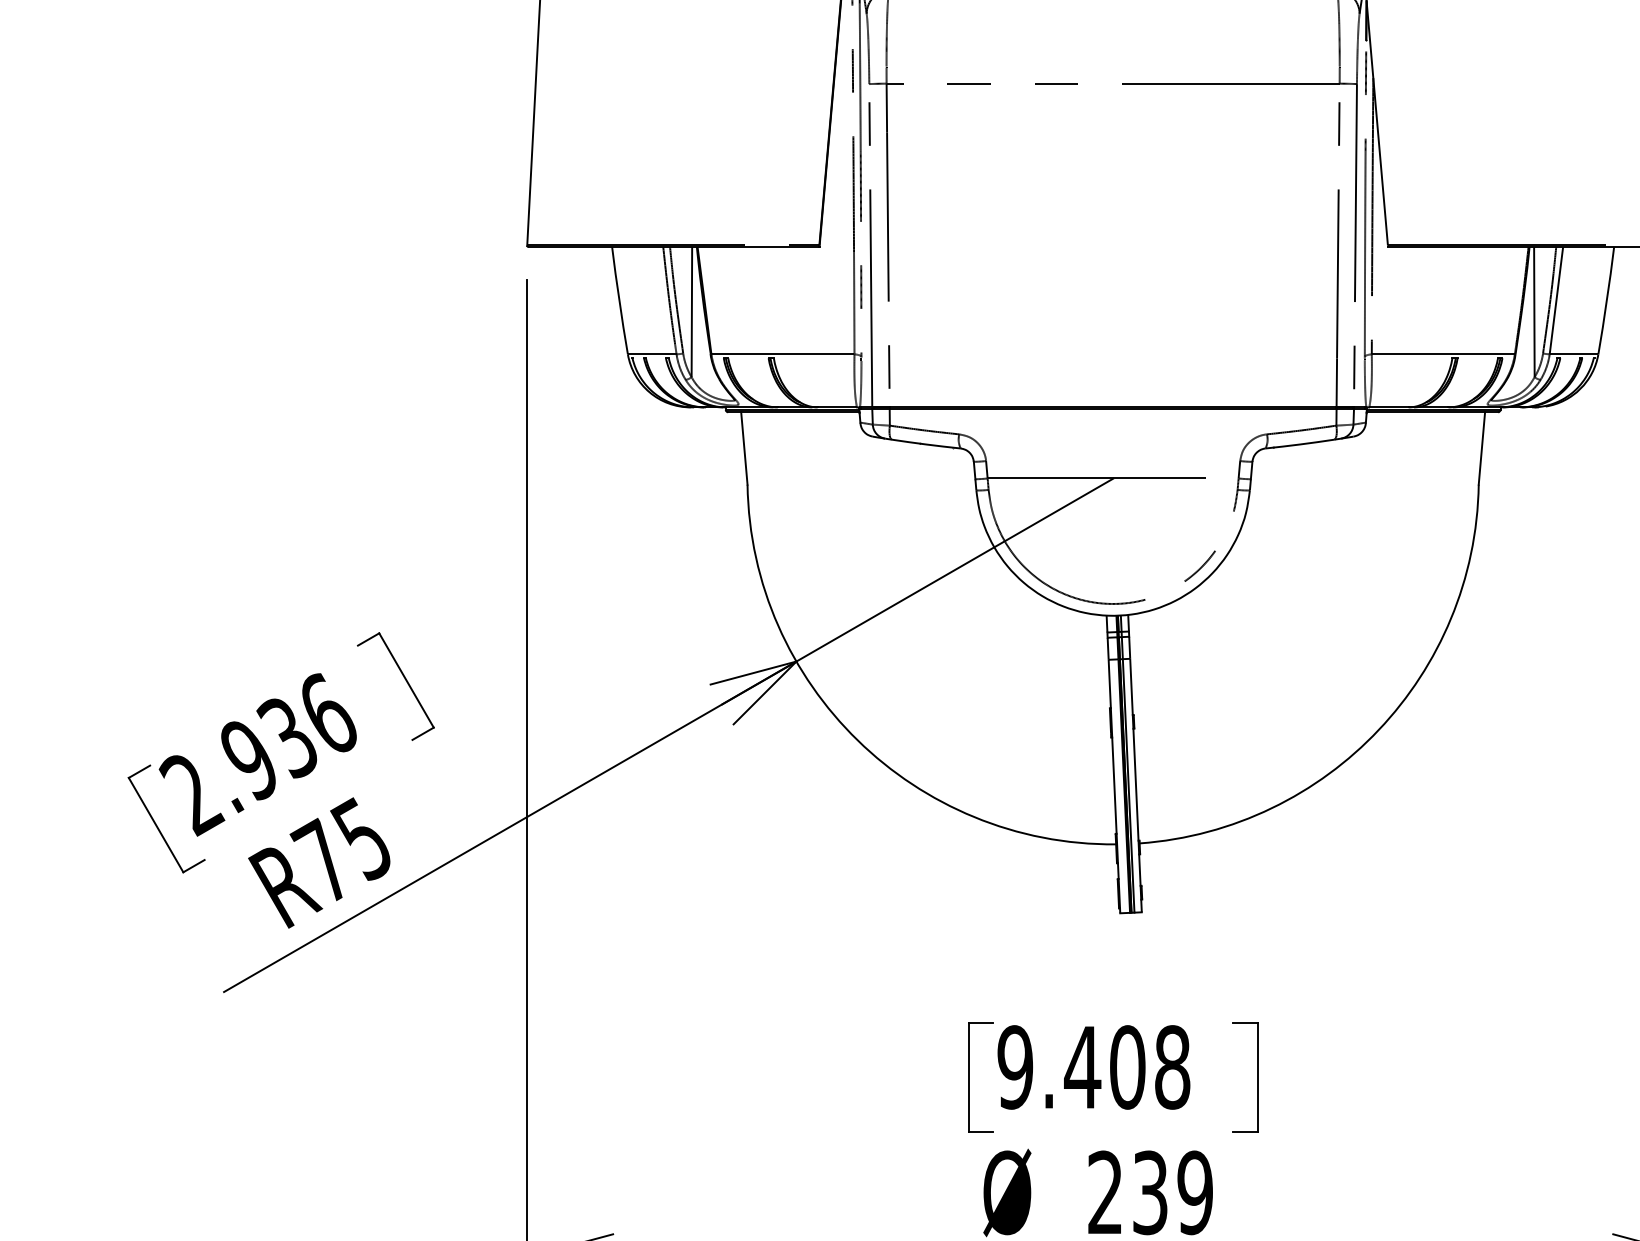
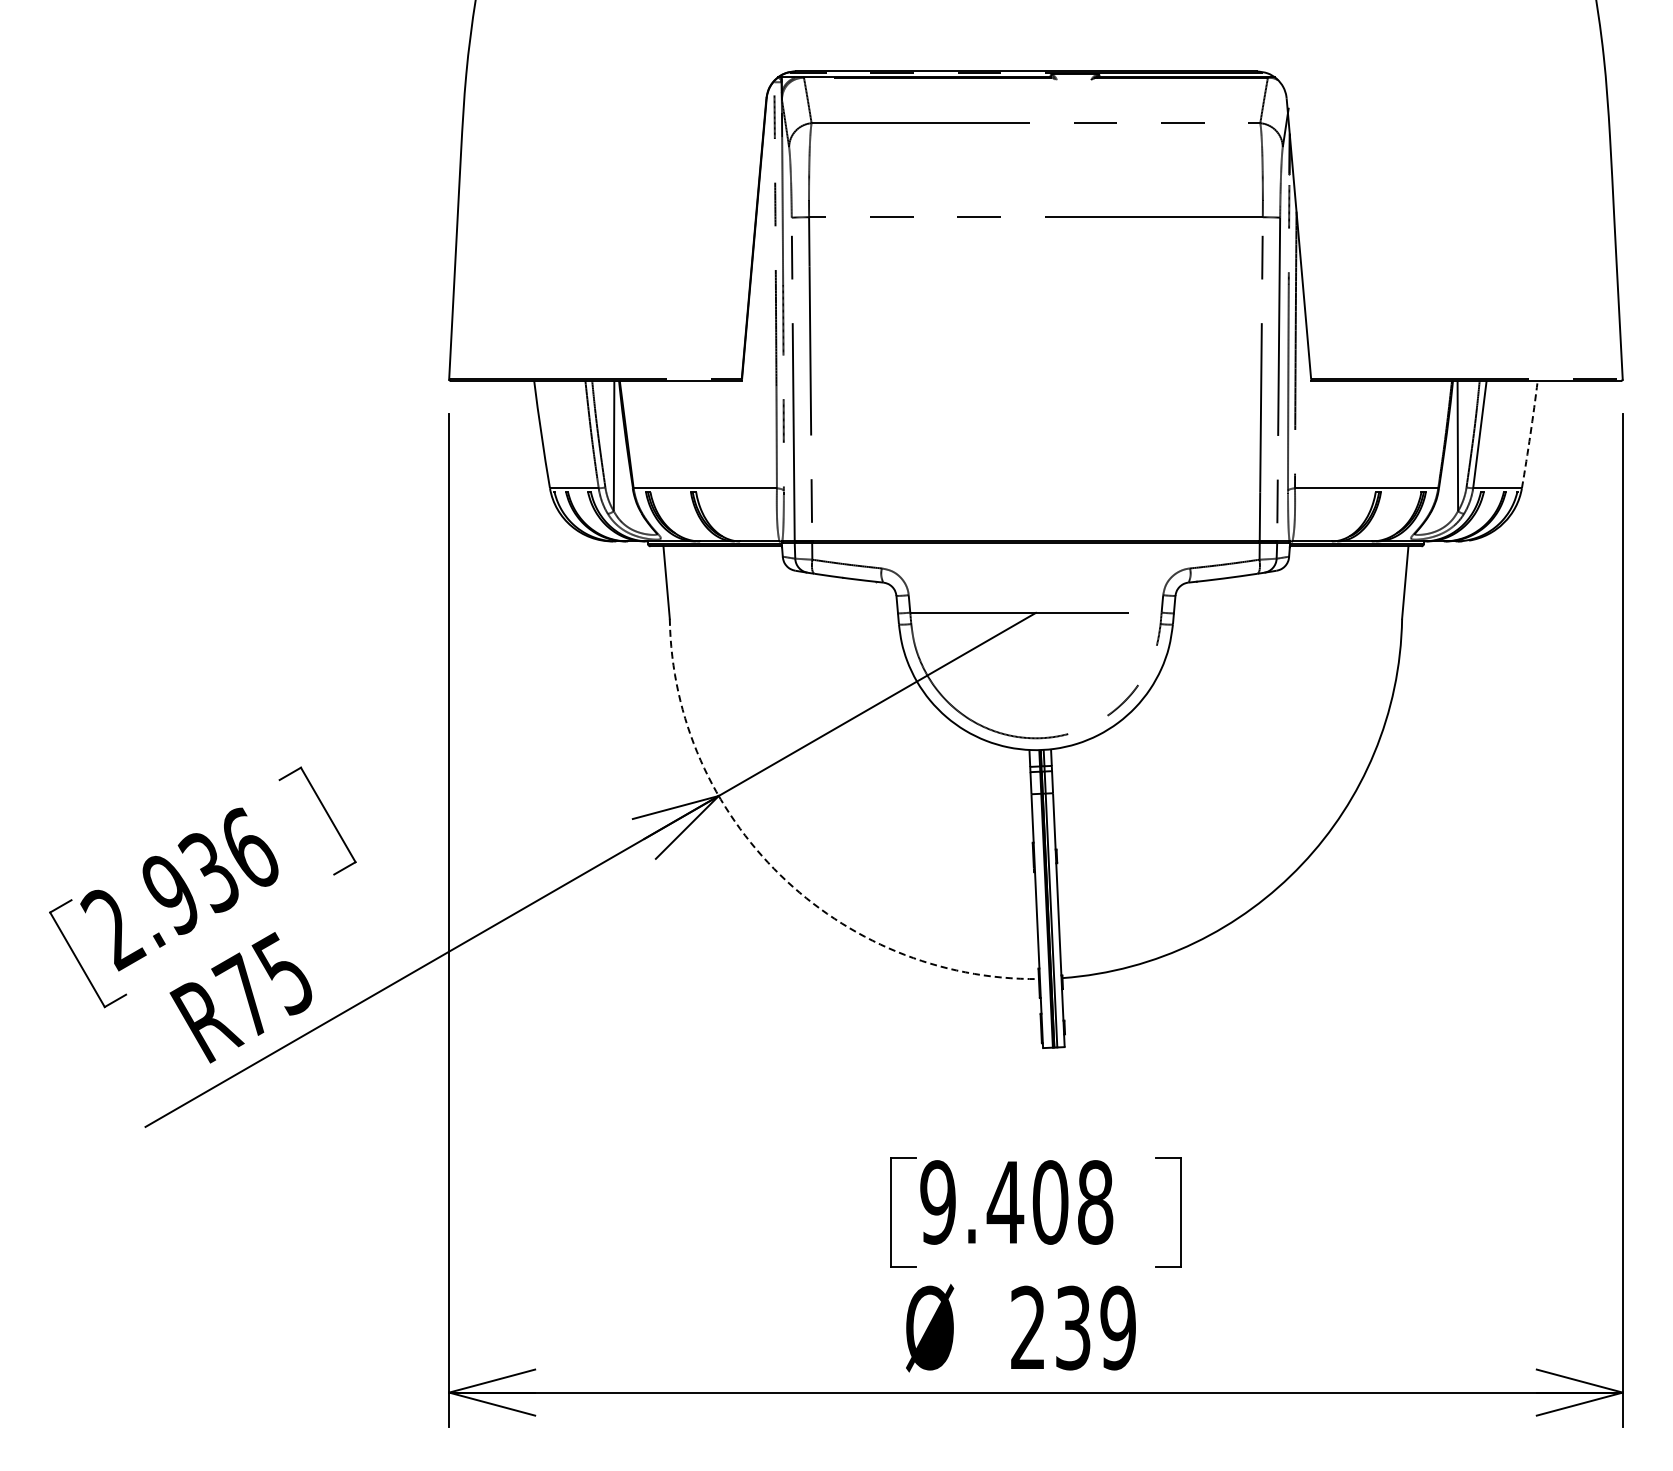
arc: (1606, 300) -> (1530, 434), solid -> dashed
arc: (858, 739) -> (780, 874), solid -> dashed

